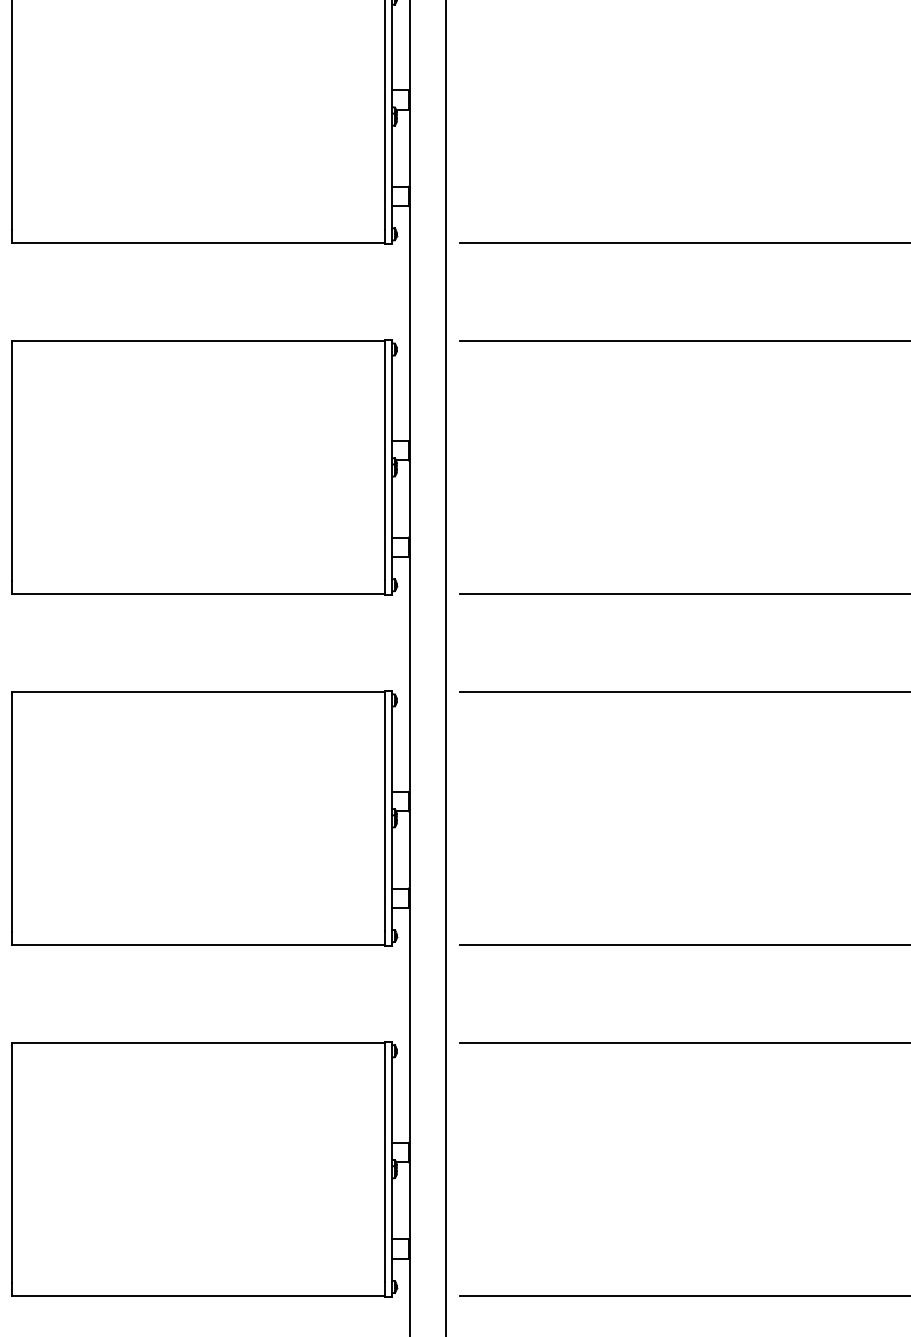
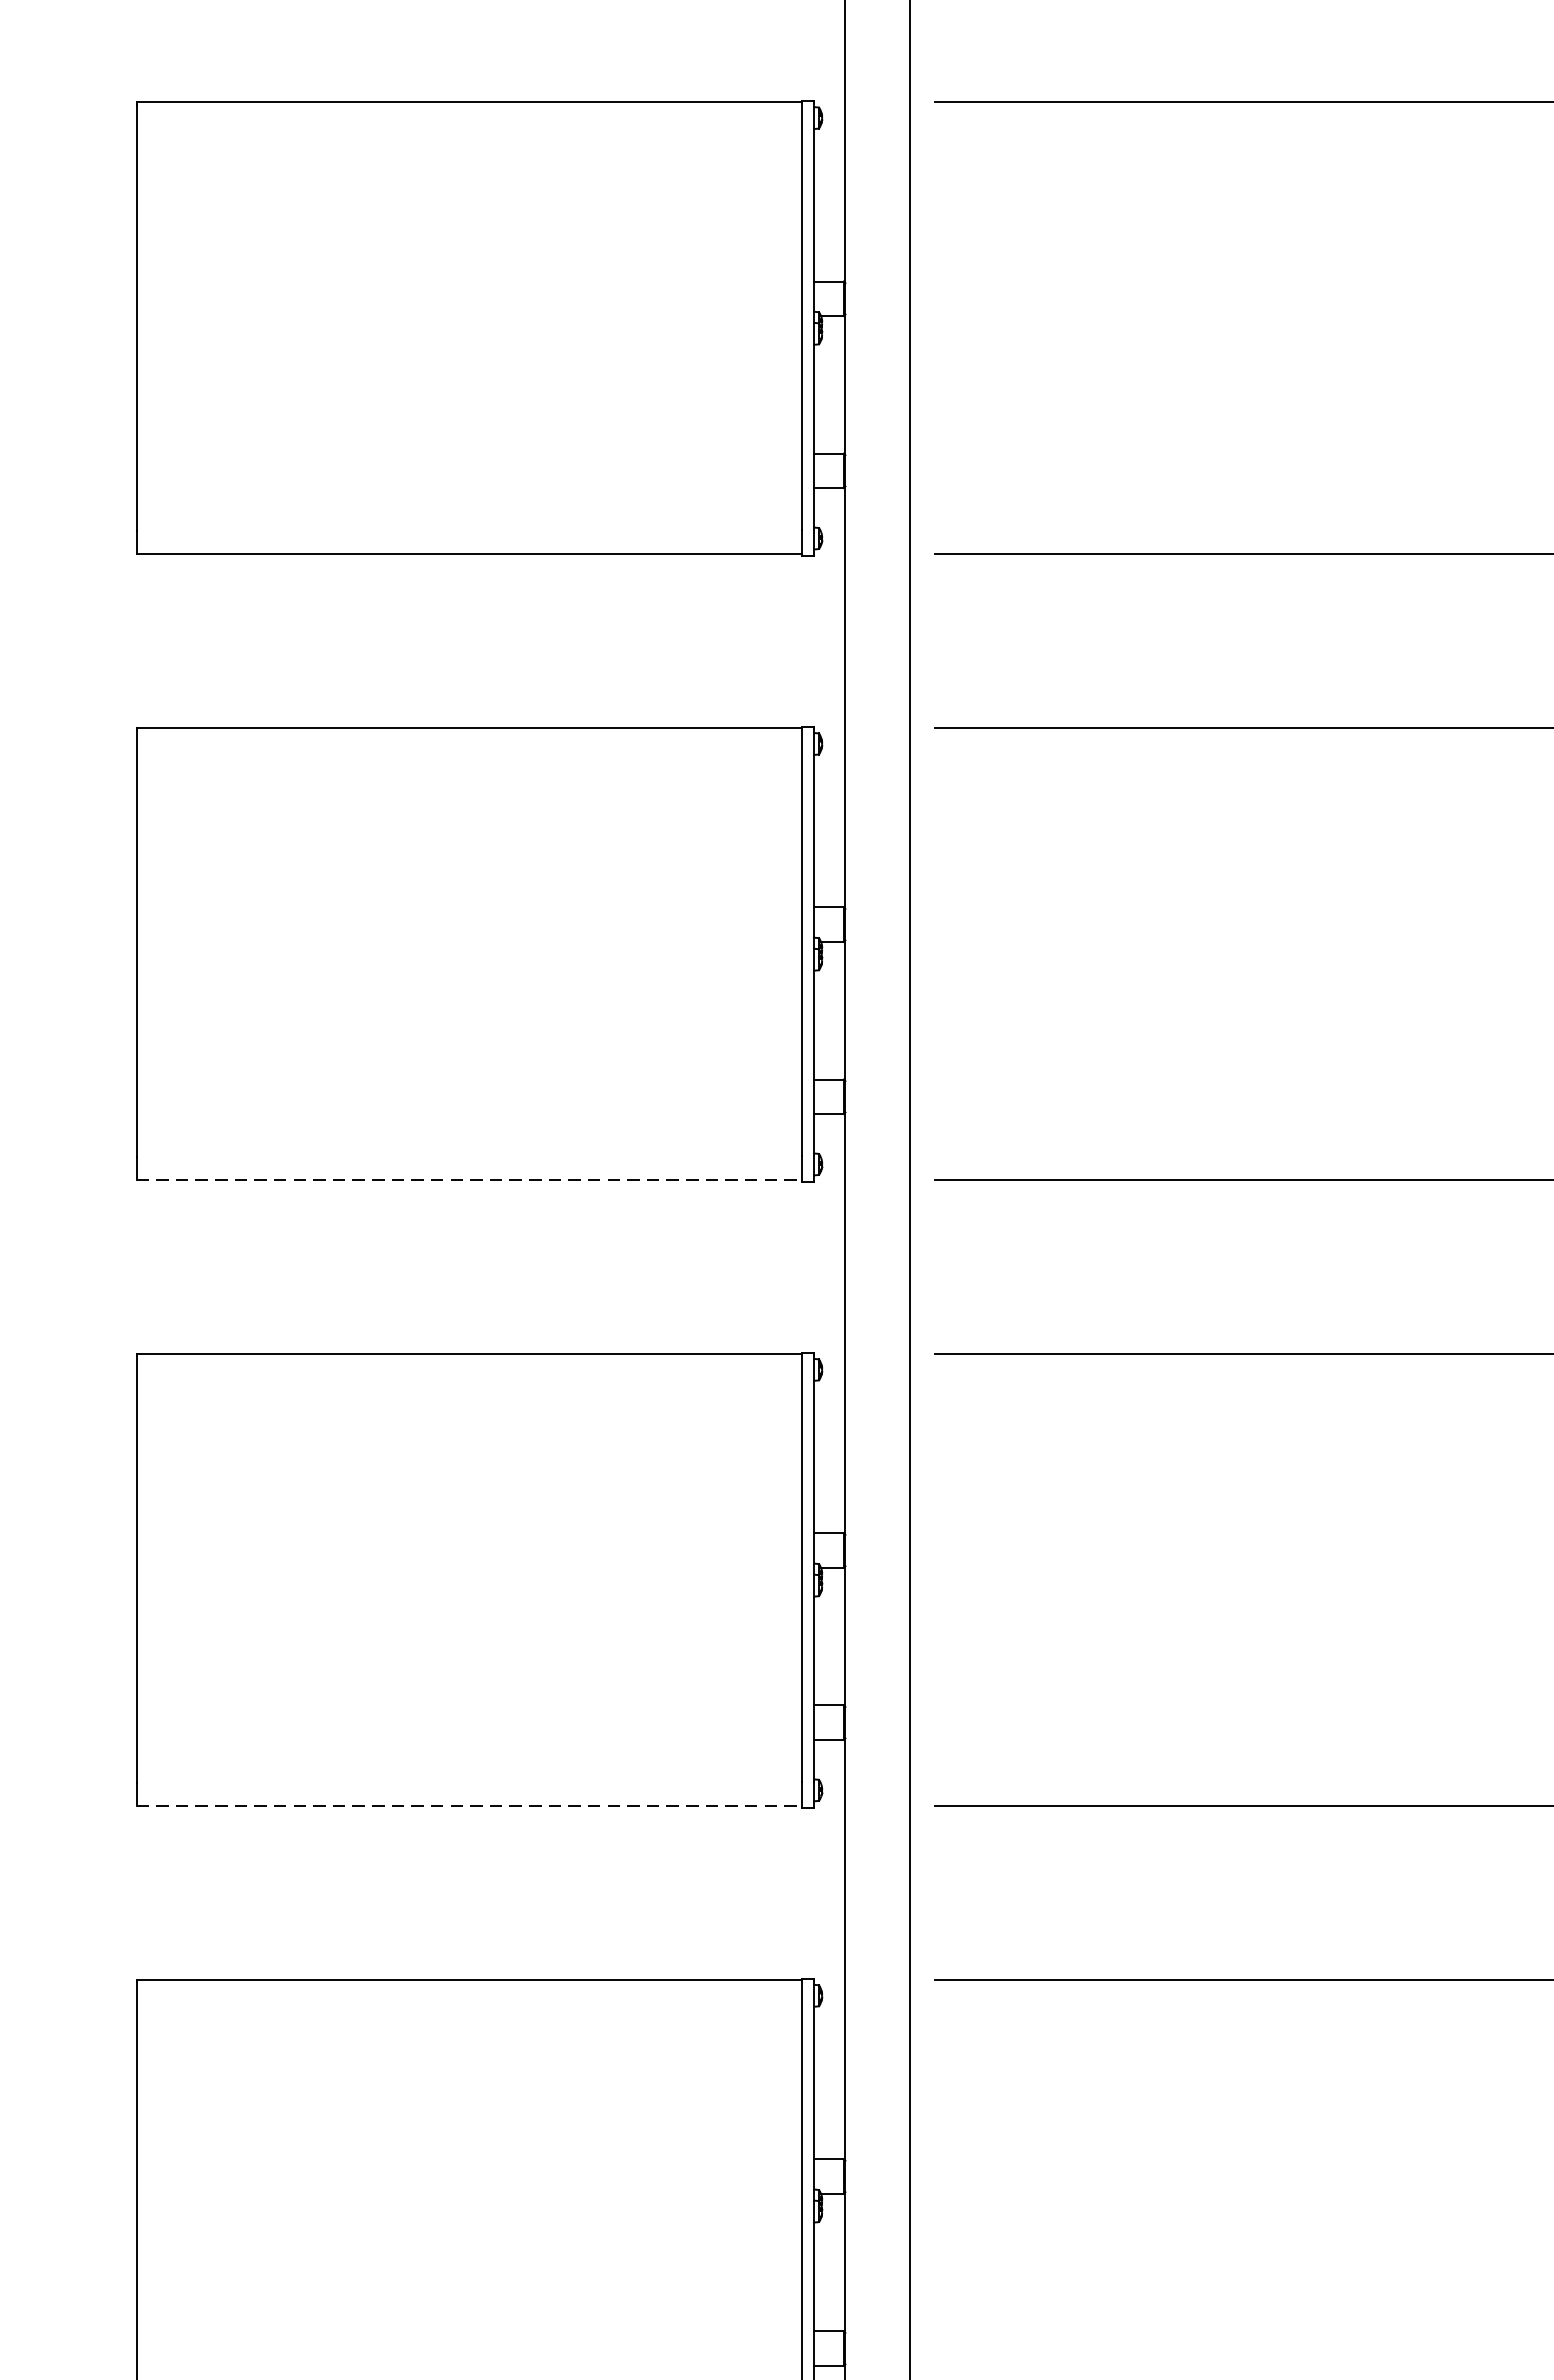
line: (199, 594) -> (470, 1180), solid -> dashed
line: (199, 944) -> (470, 1805), solid -> dashed

